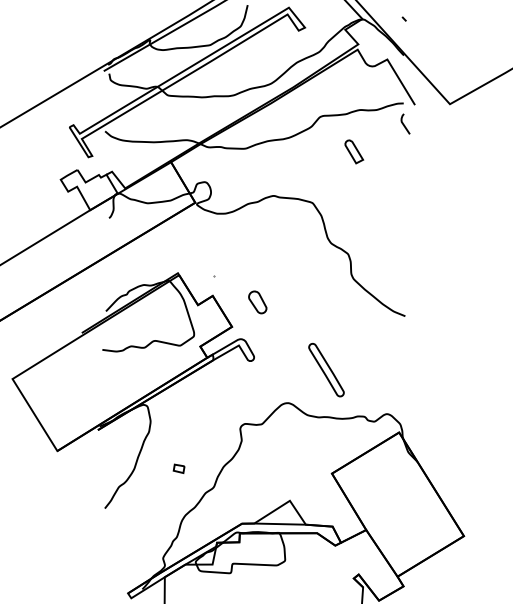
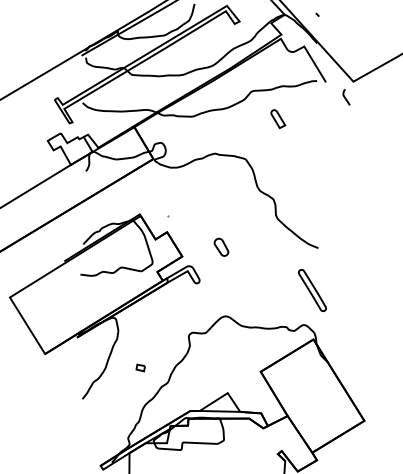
curve: (404, 124) -> (345, 97), moved
part: (257, 301) -> (221, 246), moved
part: (326, 370) -> (312, 290), moved

